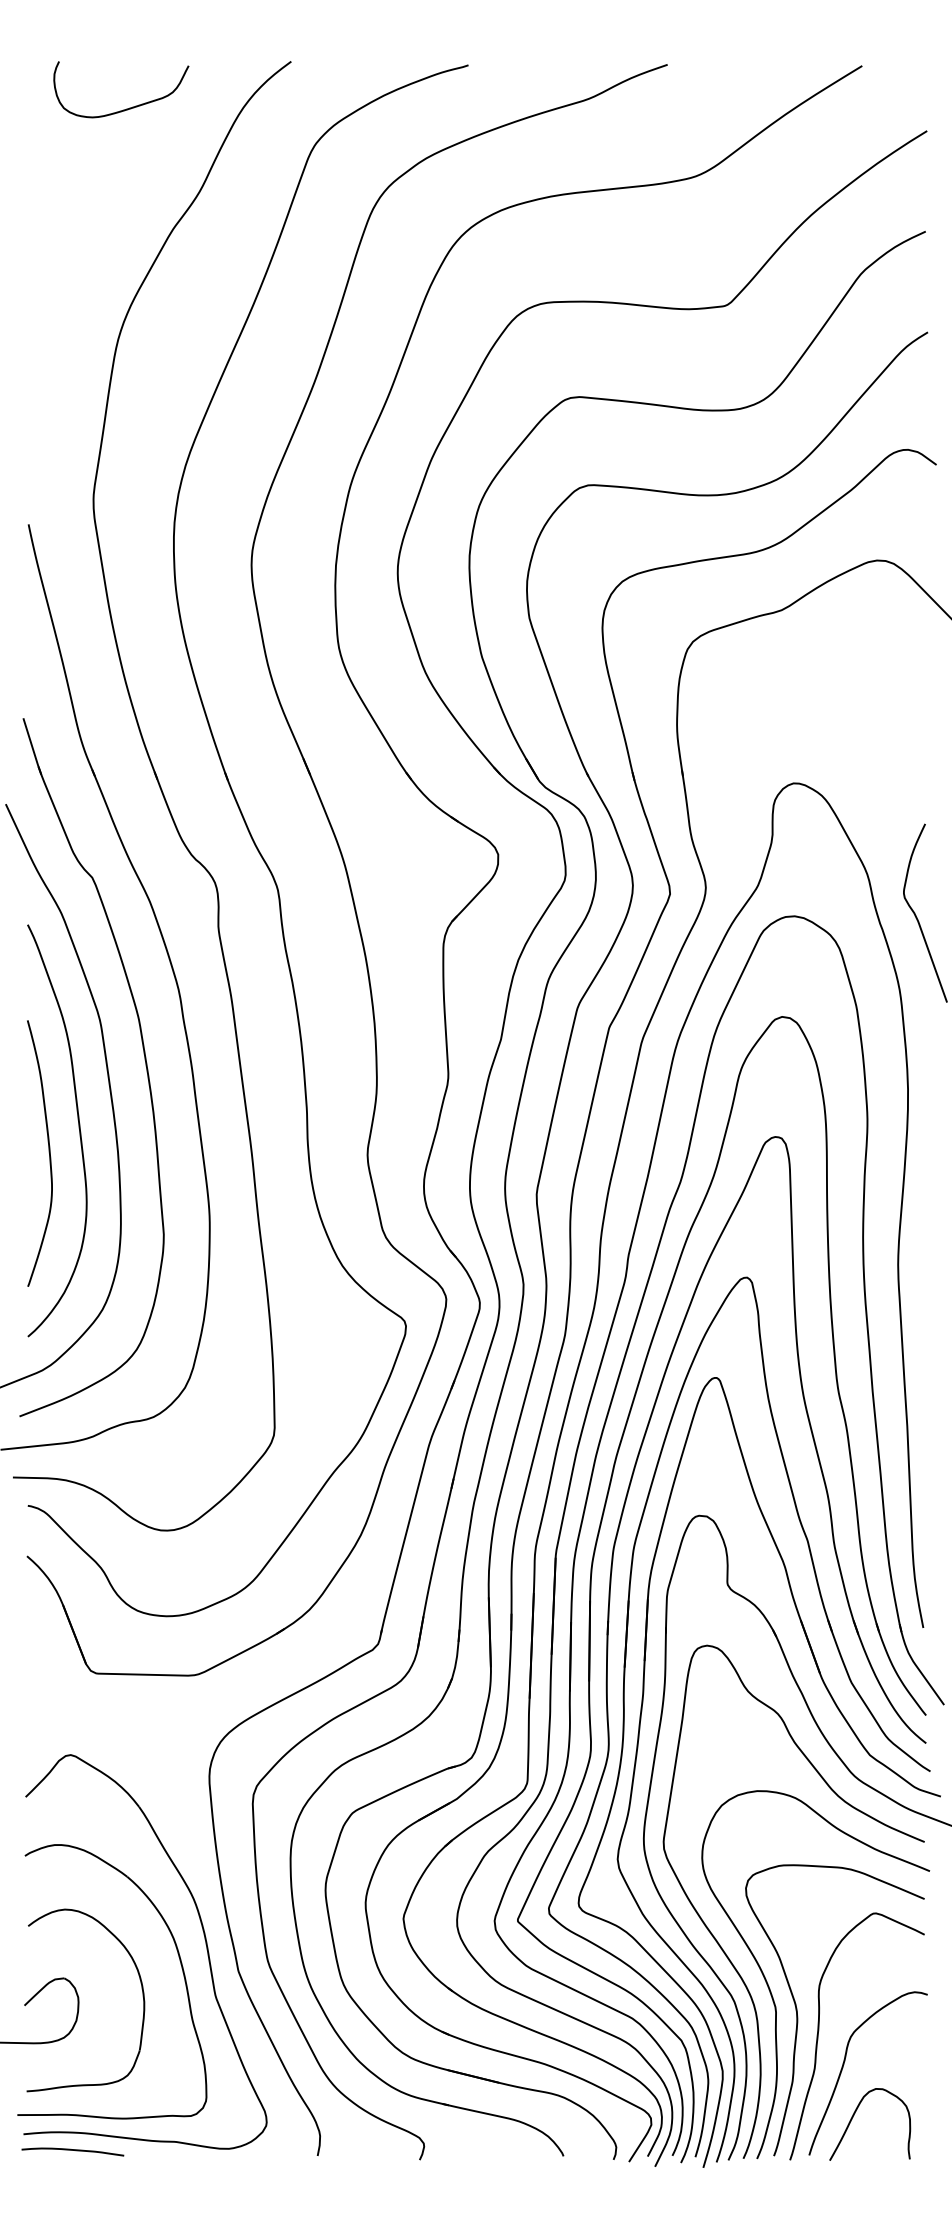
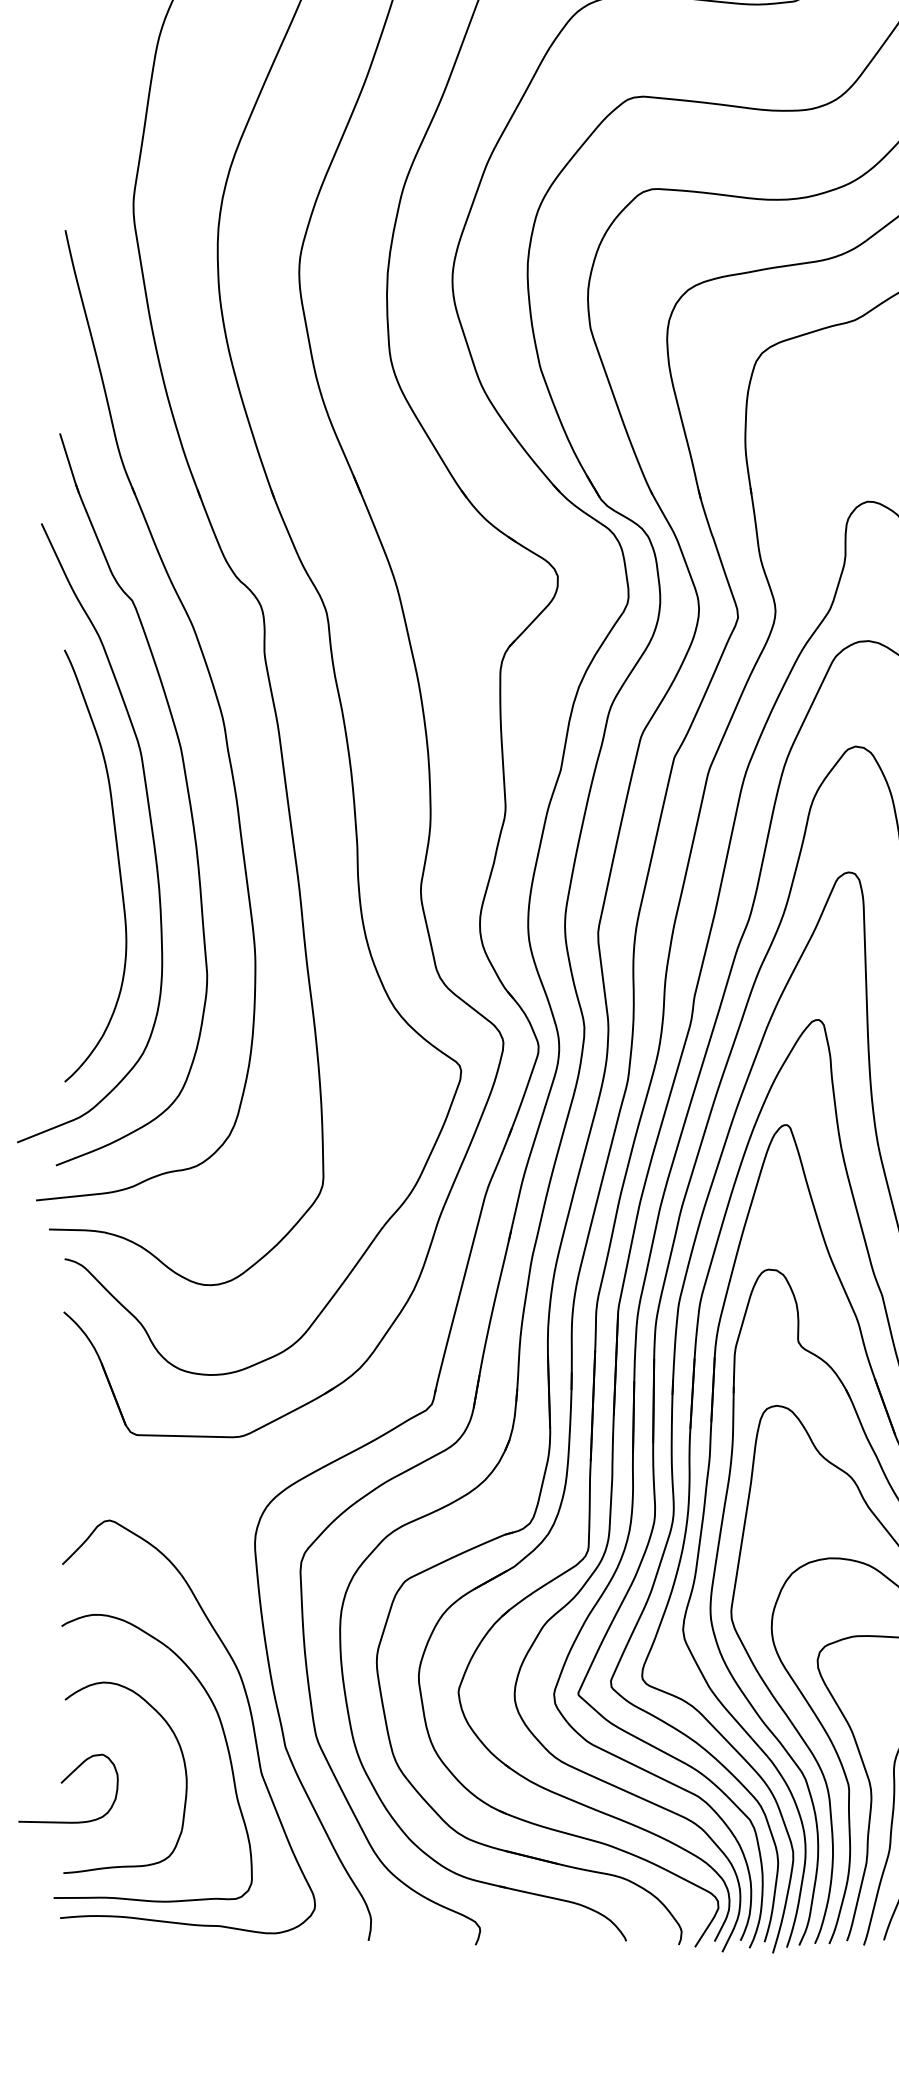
curve: (48, 1152) -> (86, 888), removed
curve: (72, 2150) -> (111, 1935), removed

